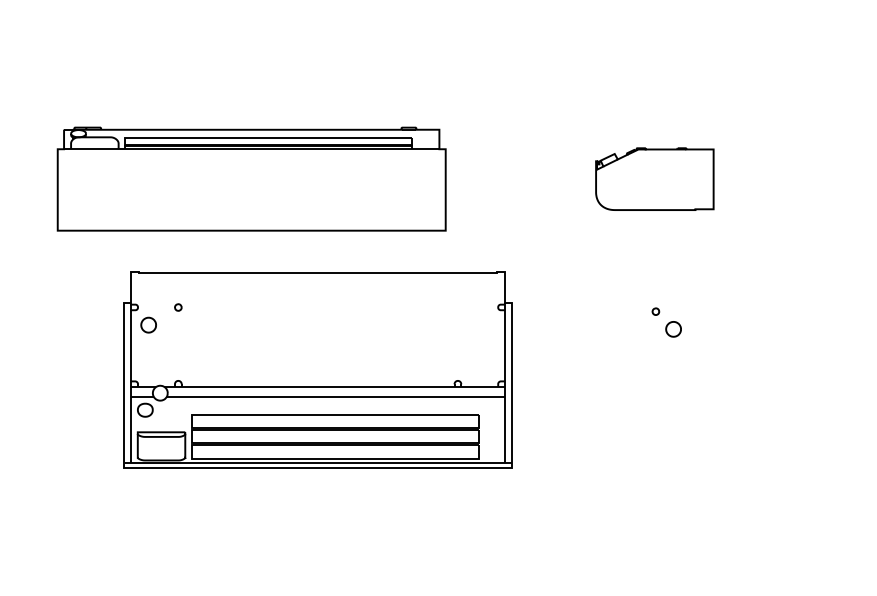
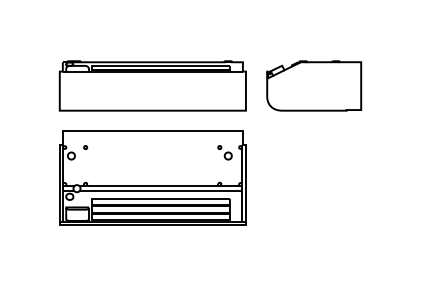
part: (250, 178) -> (152, 85), moved
part: (655, 178) -> (314, 85), size x1.67
part: (665, 321) -> (224, 152), moved

